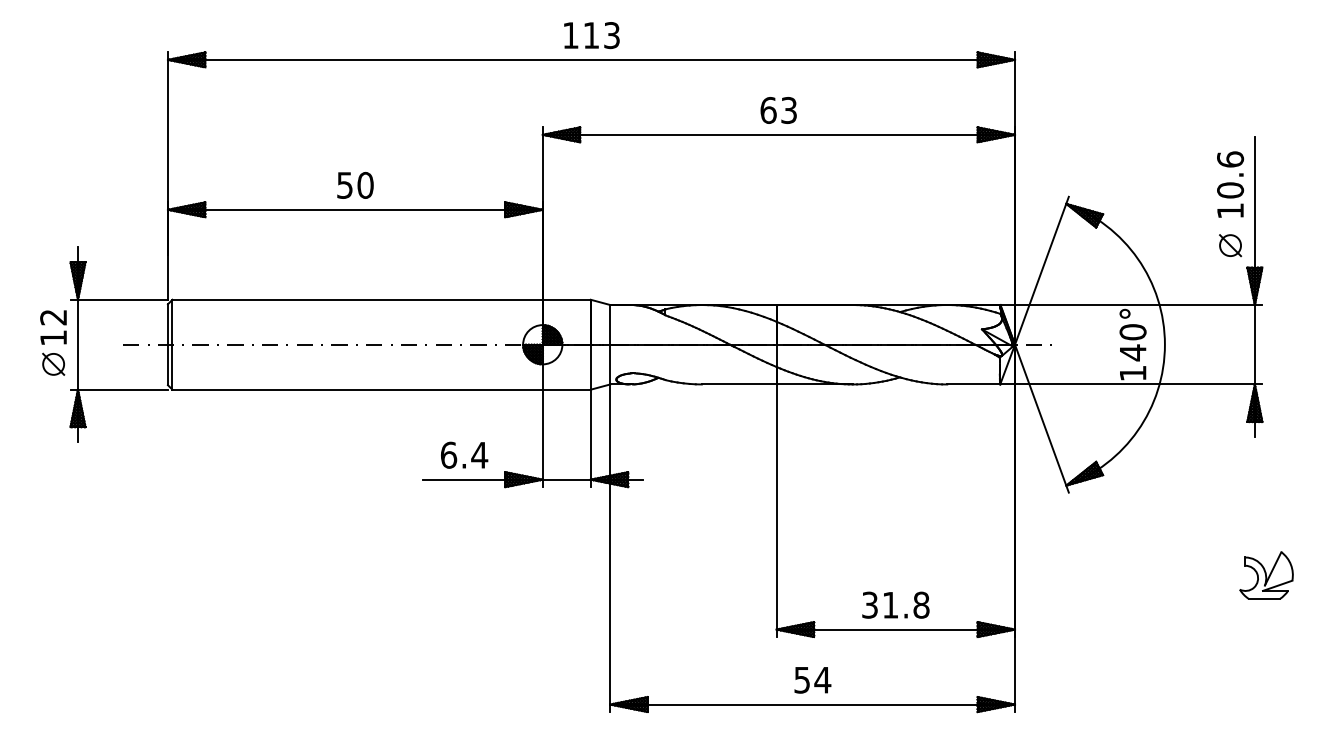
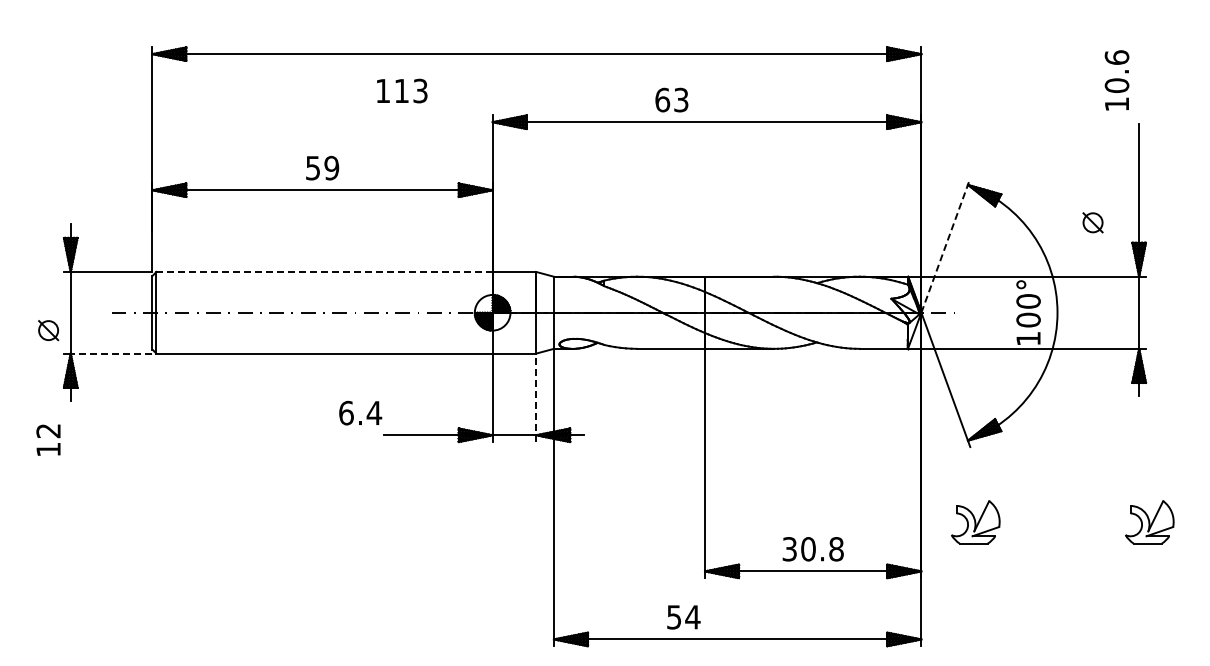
text: (592, 34) -> (402, 90), moved
text: (778, 109) -> (671, 99), moved
text: (1229, 184) -> (1116, 80), moved
text: (365, 185) -> (331, 168), 50 -> 59
part: (1229, 245) -> (1092, 222), moved
line: (1042, 270) -> (946, 245), solid -> dashed
line: (357, 299) -> (324, 271), solid -> dashed
text: (53, 326) -> (48, 439), moved
text: (1132, 352) -> (1028, 319), 140° -> 100°
line: (122, 389) -> (111, 353), solid -> dashed
line: (591, 438) -> (536, 397), solid -> dashed
text: (464, 454) -> (360, 412), moved
part: (1074, 575) -> (975, 522), added
text: (890, 605) -> (808, 549), 31.8 -> 30.8
text: (812, 680) -> (683, 617), moved

